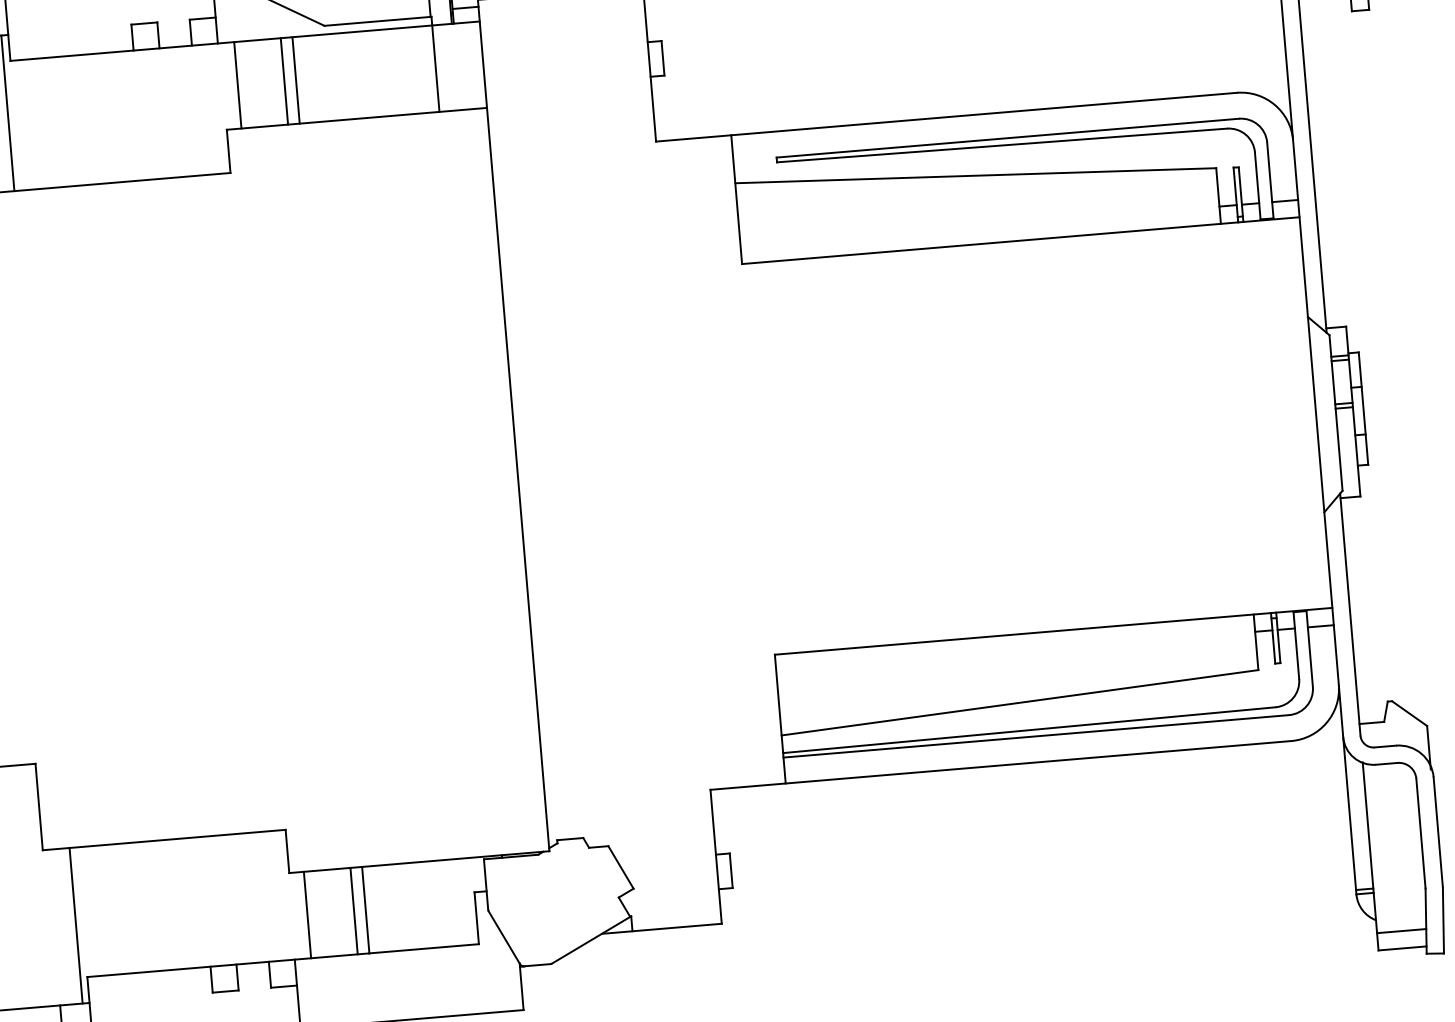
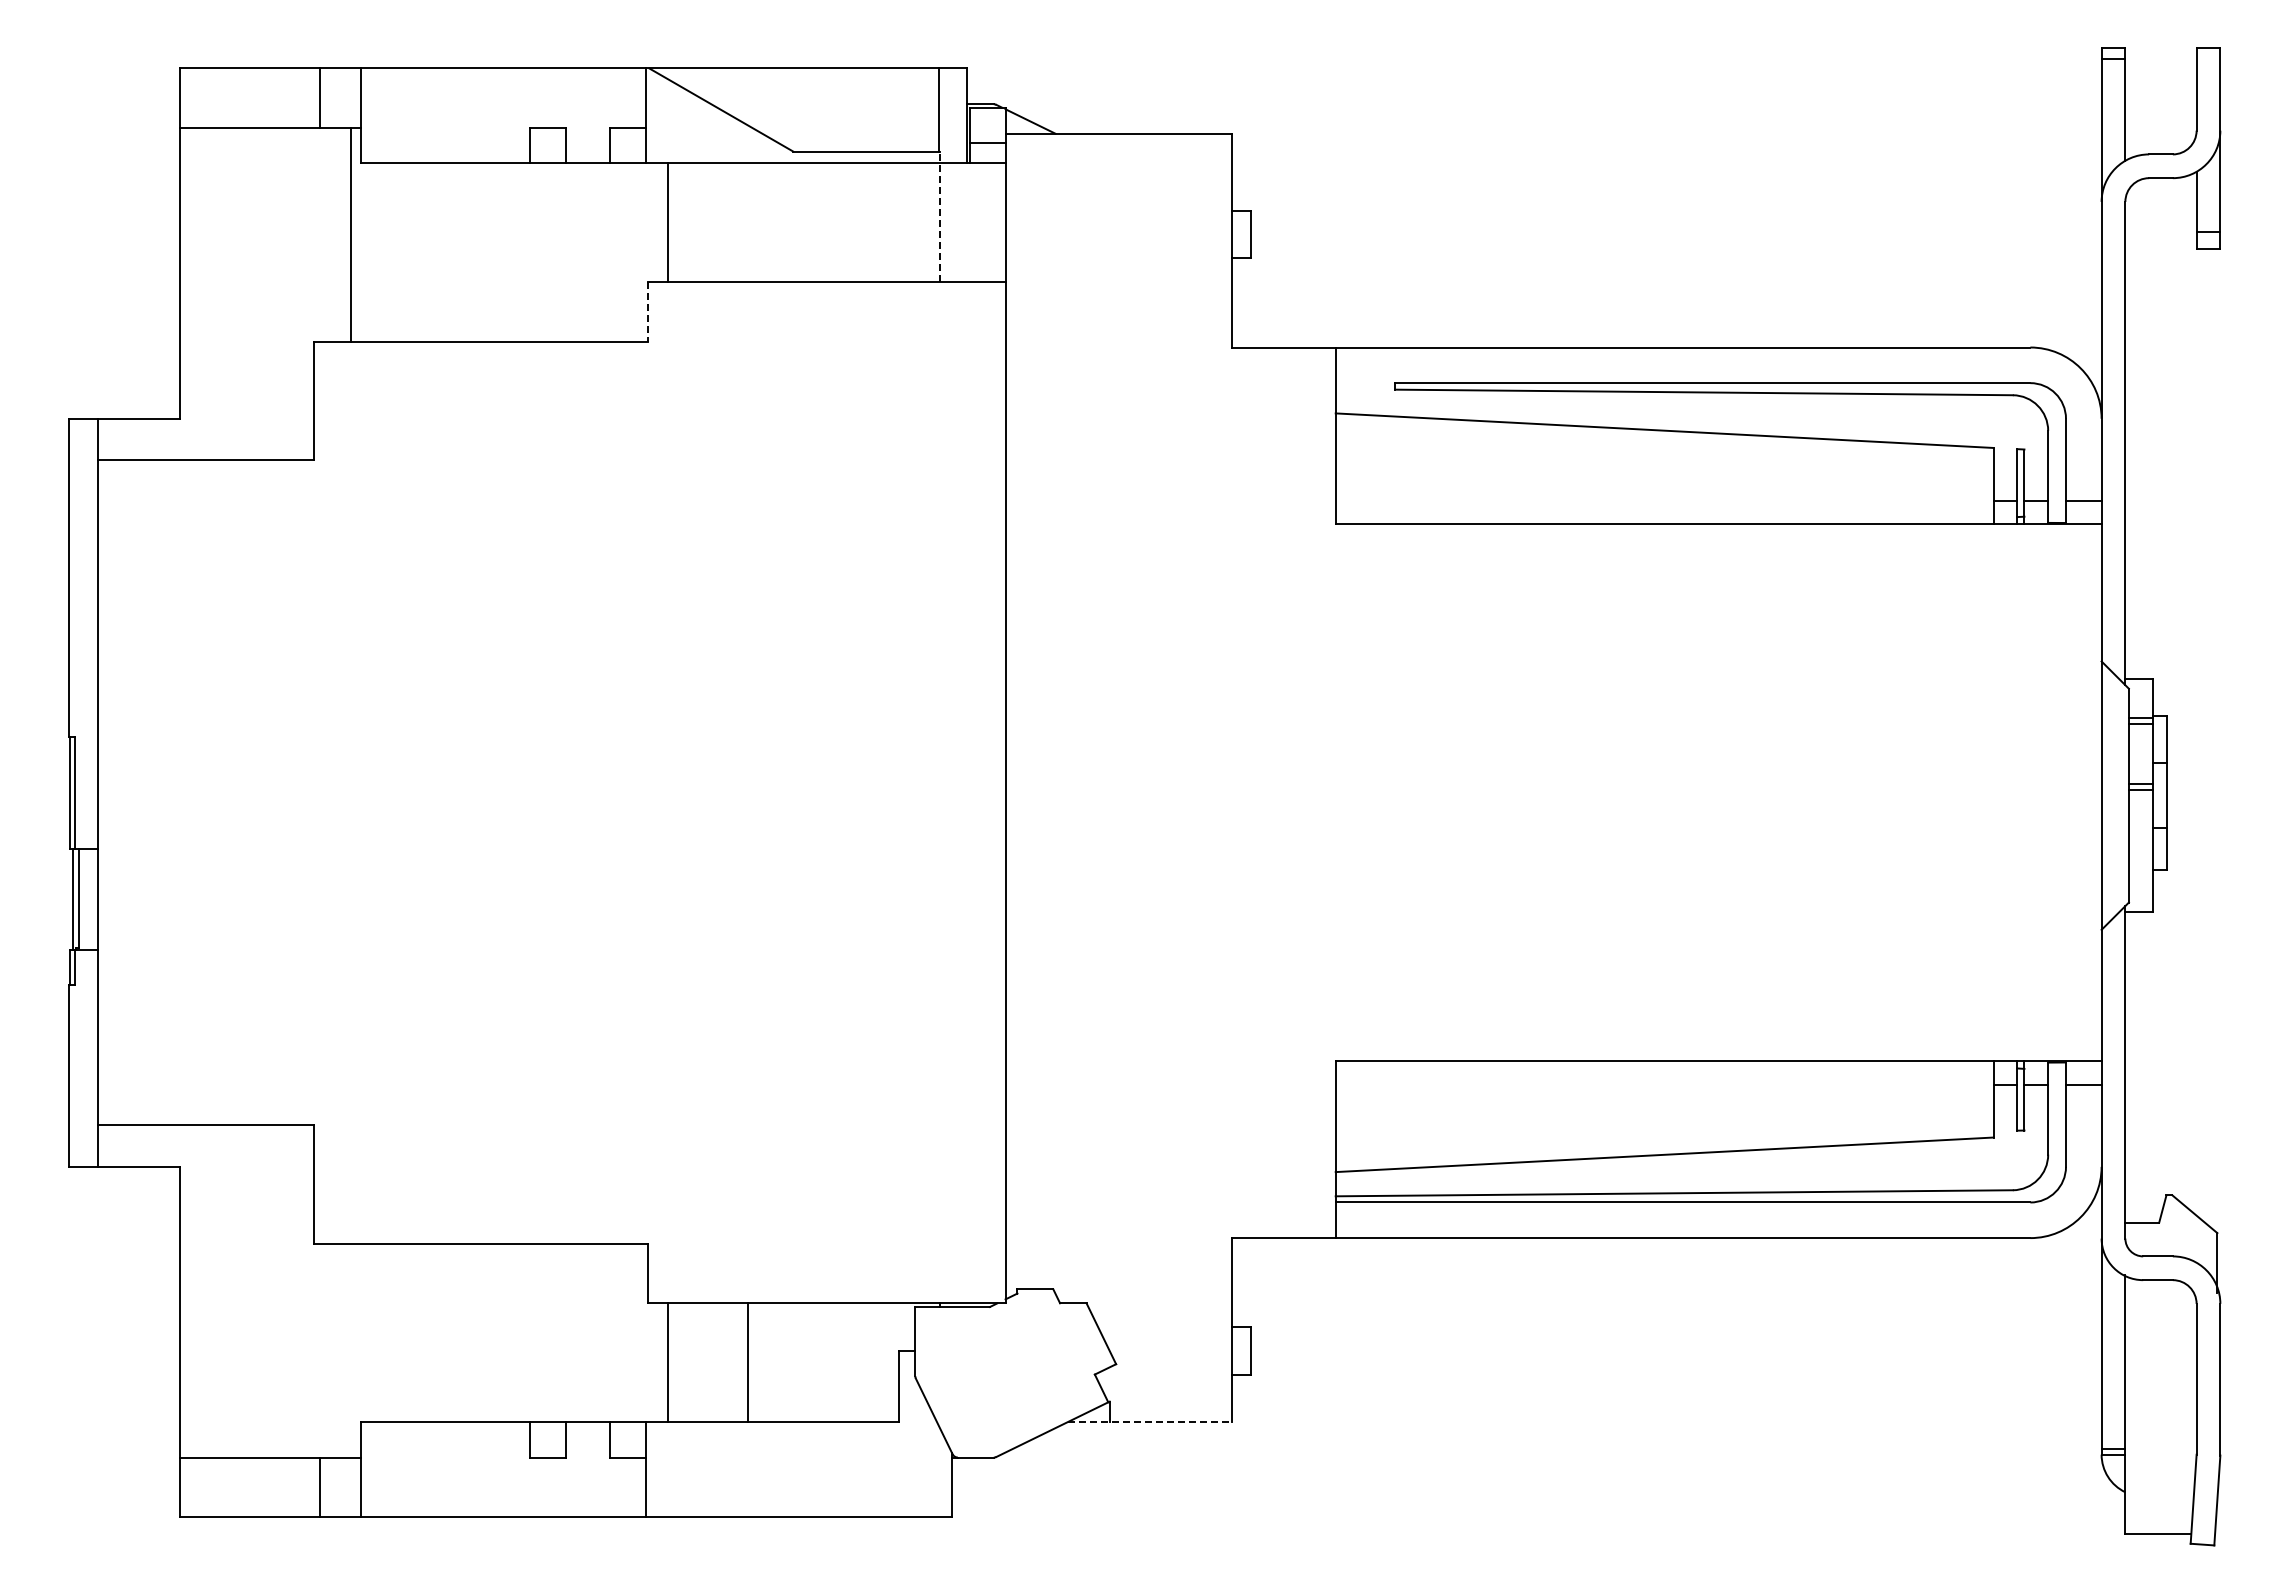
line: (435, 64) -> (940, 216), solid -> dashed
line: (296, 80) -> (748, 222), removed
line: (284, 81) -> (732, 222), removed
line: (228, 151) -> (648, 311), solid -> dashed
line: (354, 910) -> (732, 1362), removed
line: (76, 925) -> (351, 1350), removed
line: (662, 929) -> (1150, 1422), solid -> dashed
line: (1401, 931) -> (2158, 1510), removed

